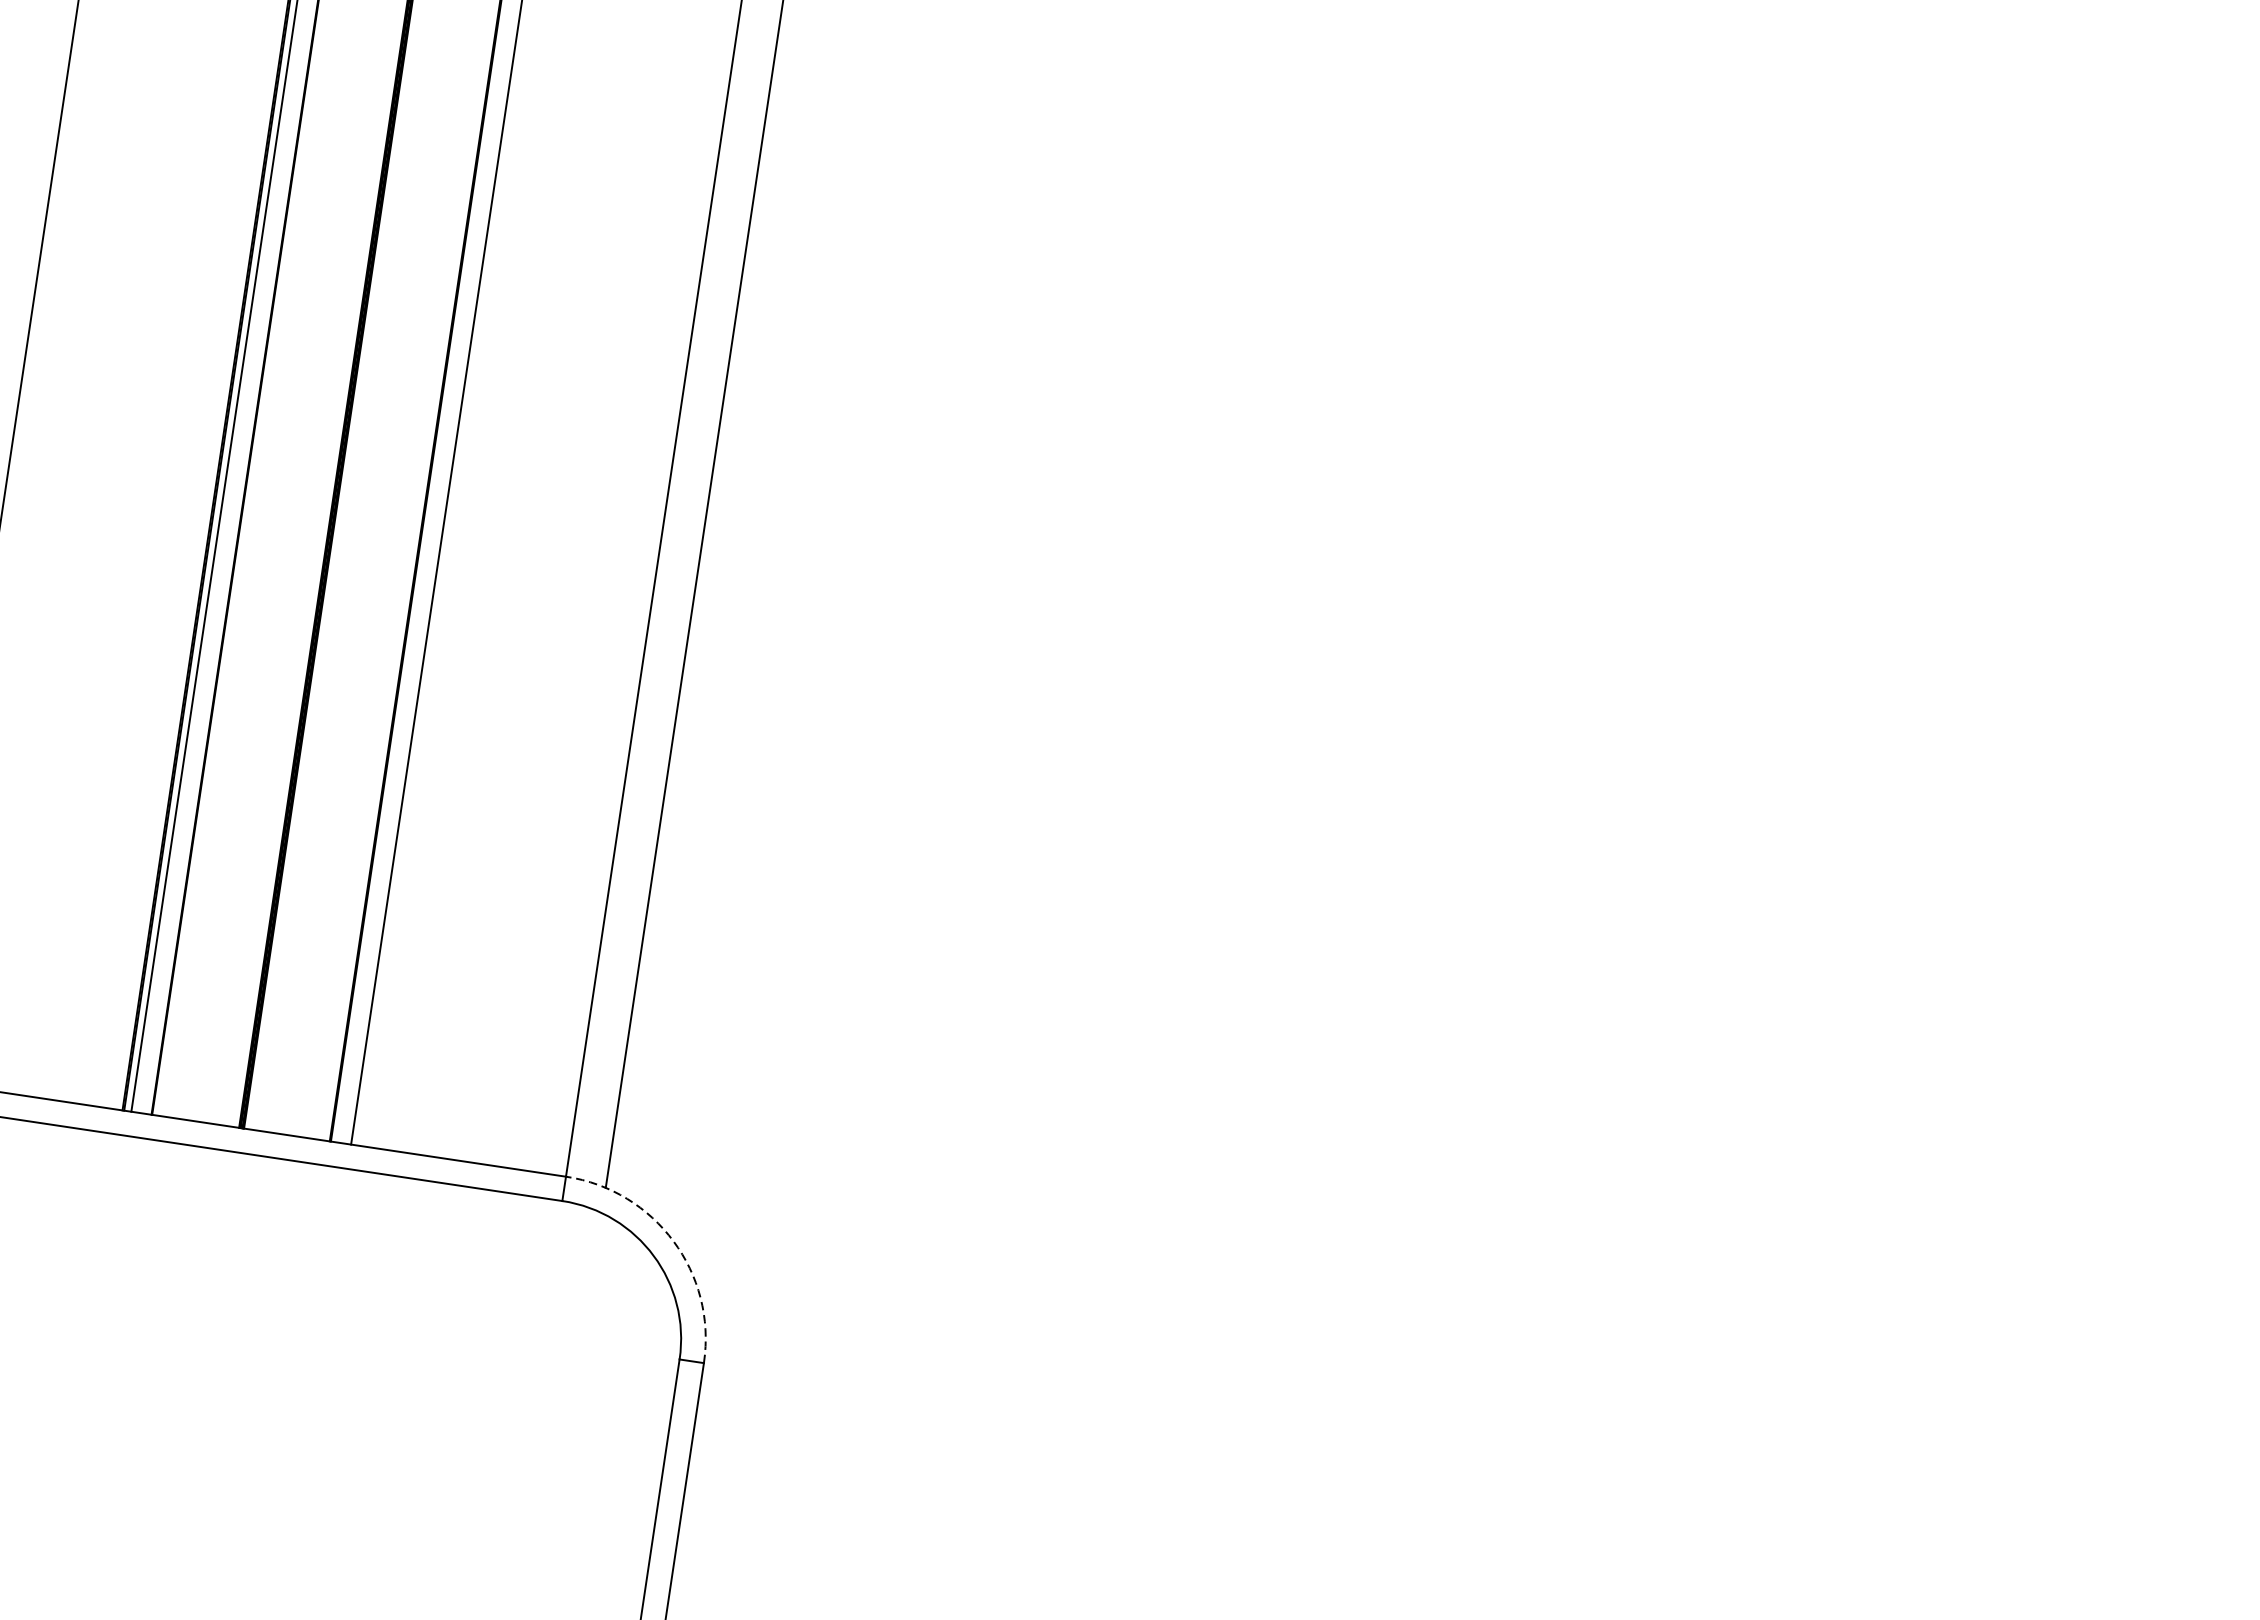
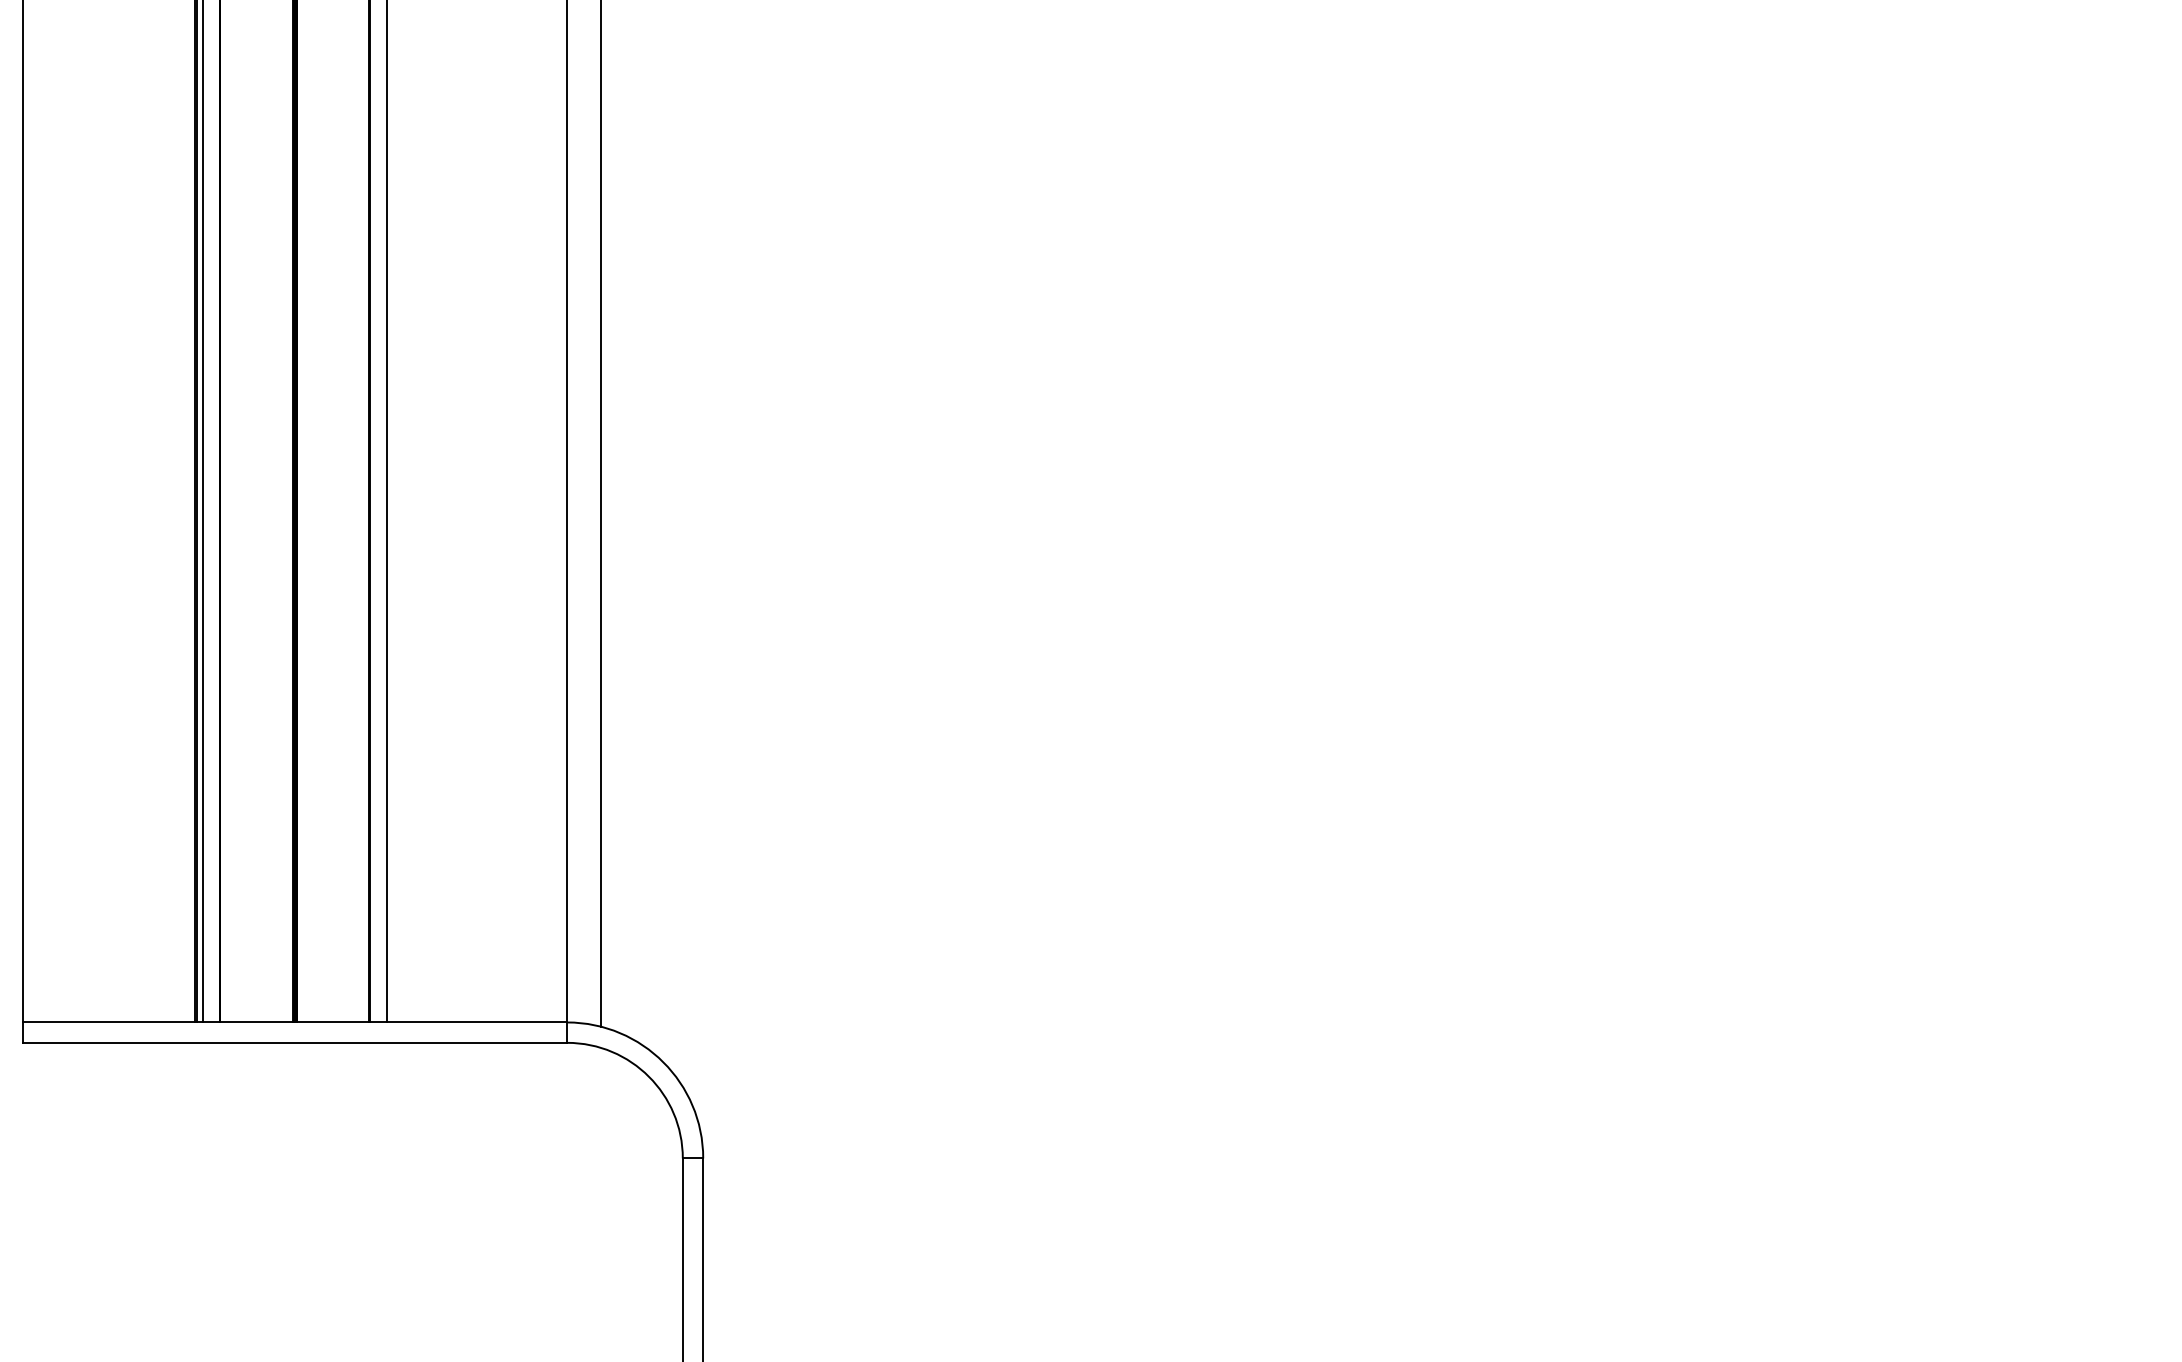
arc: (673, 1241) -> (663, 1062), dashed -> solid

